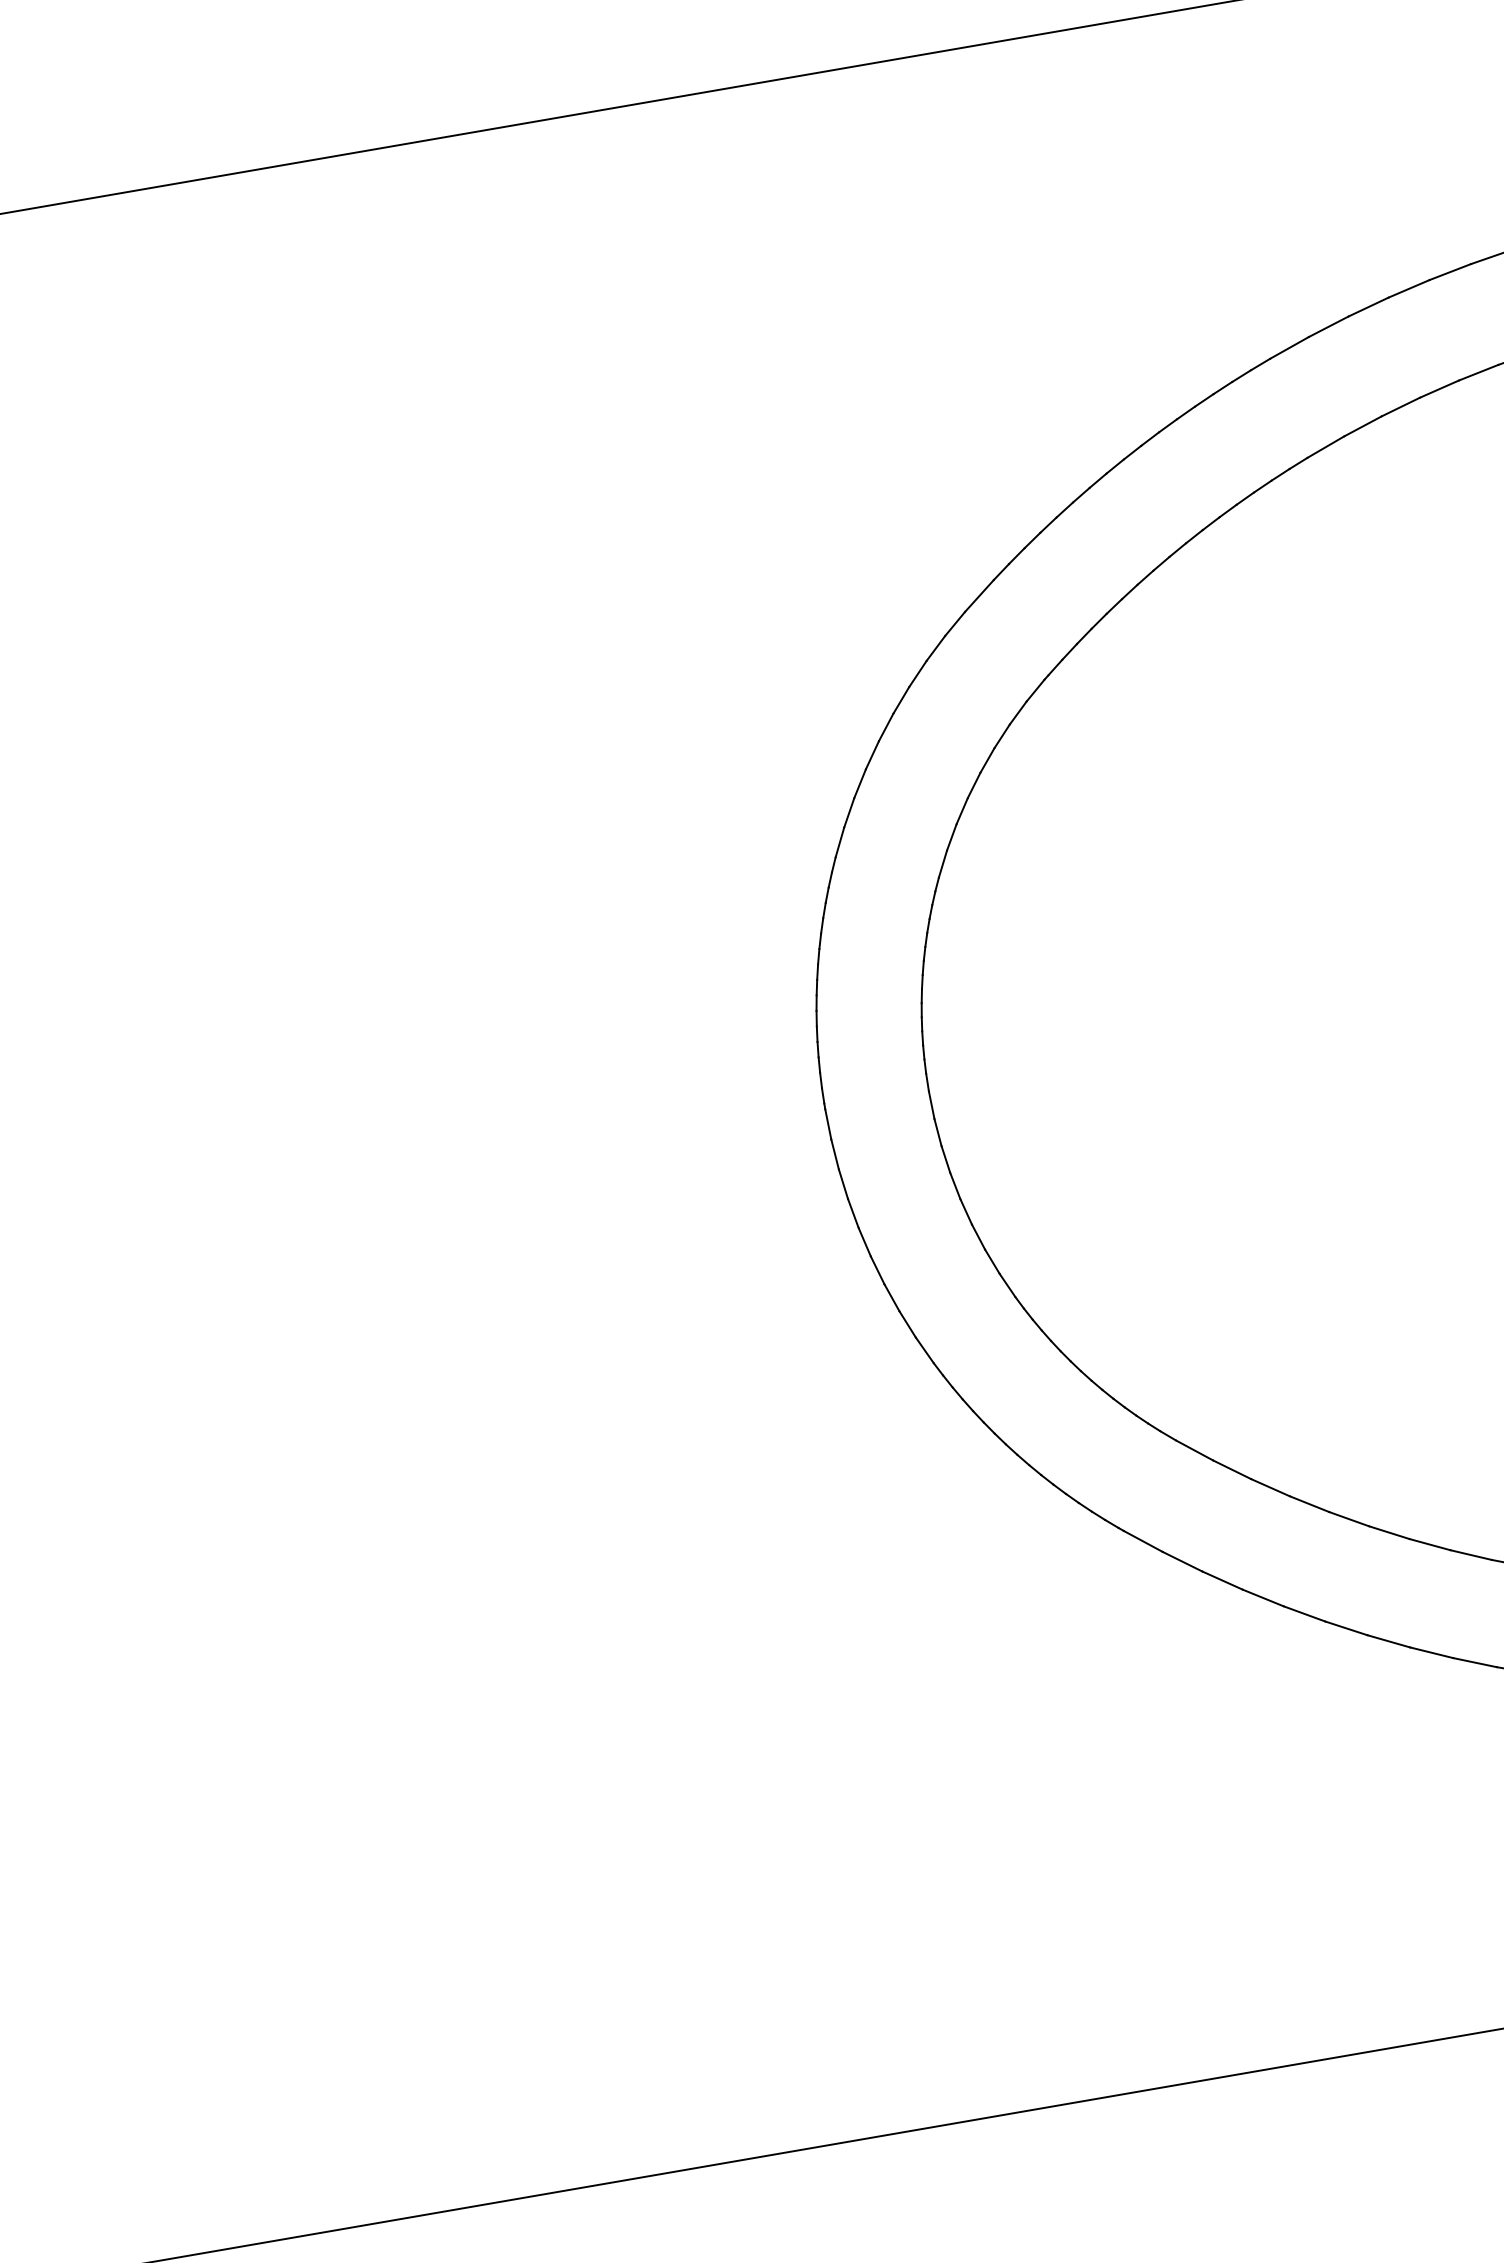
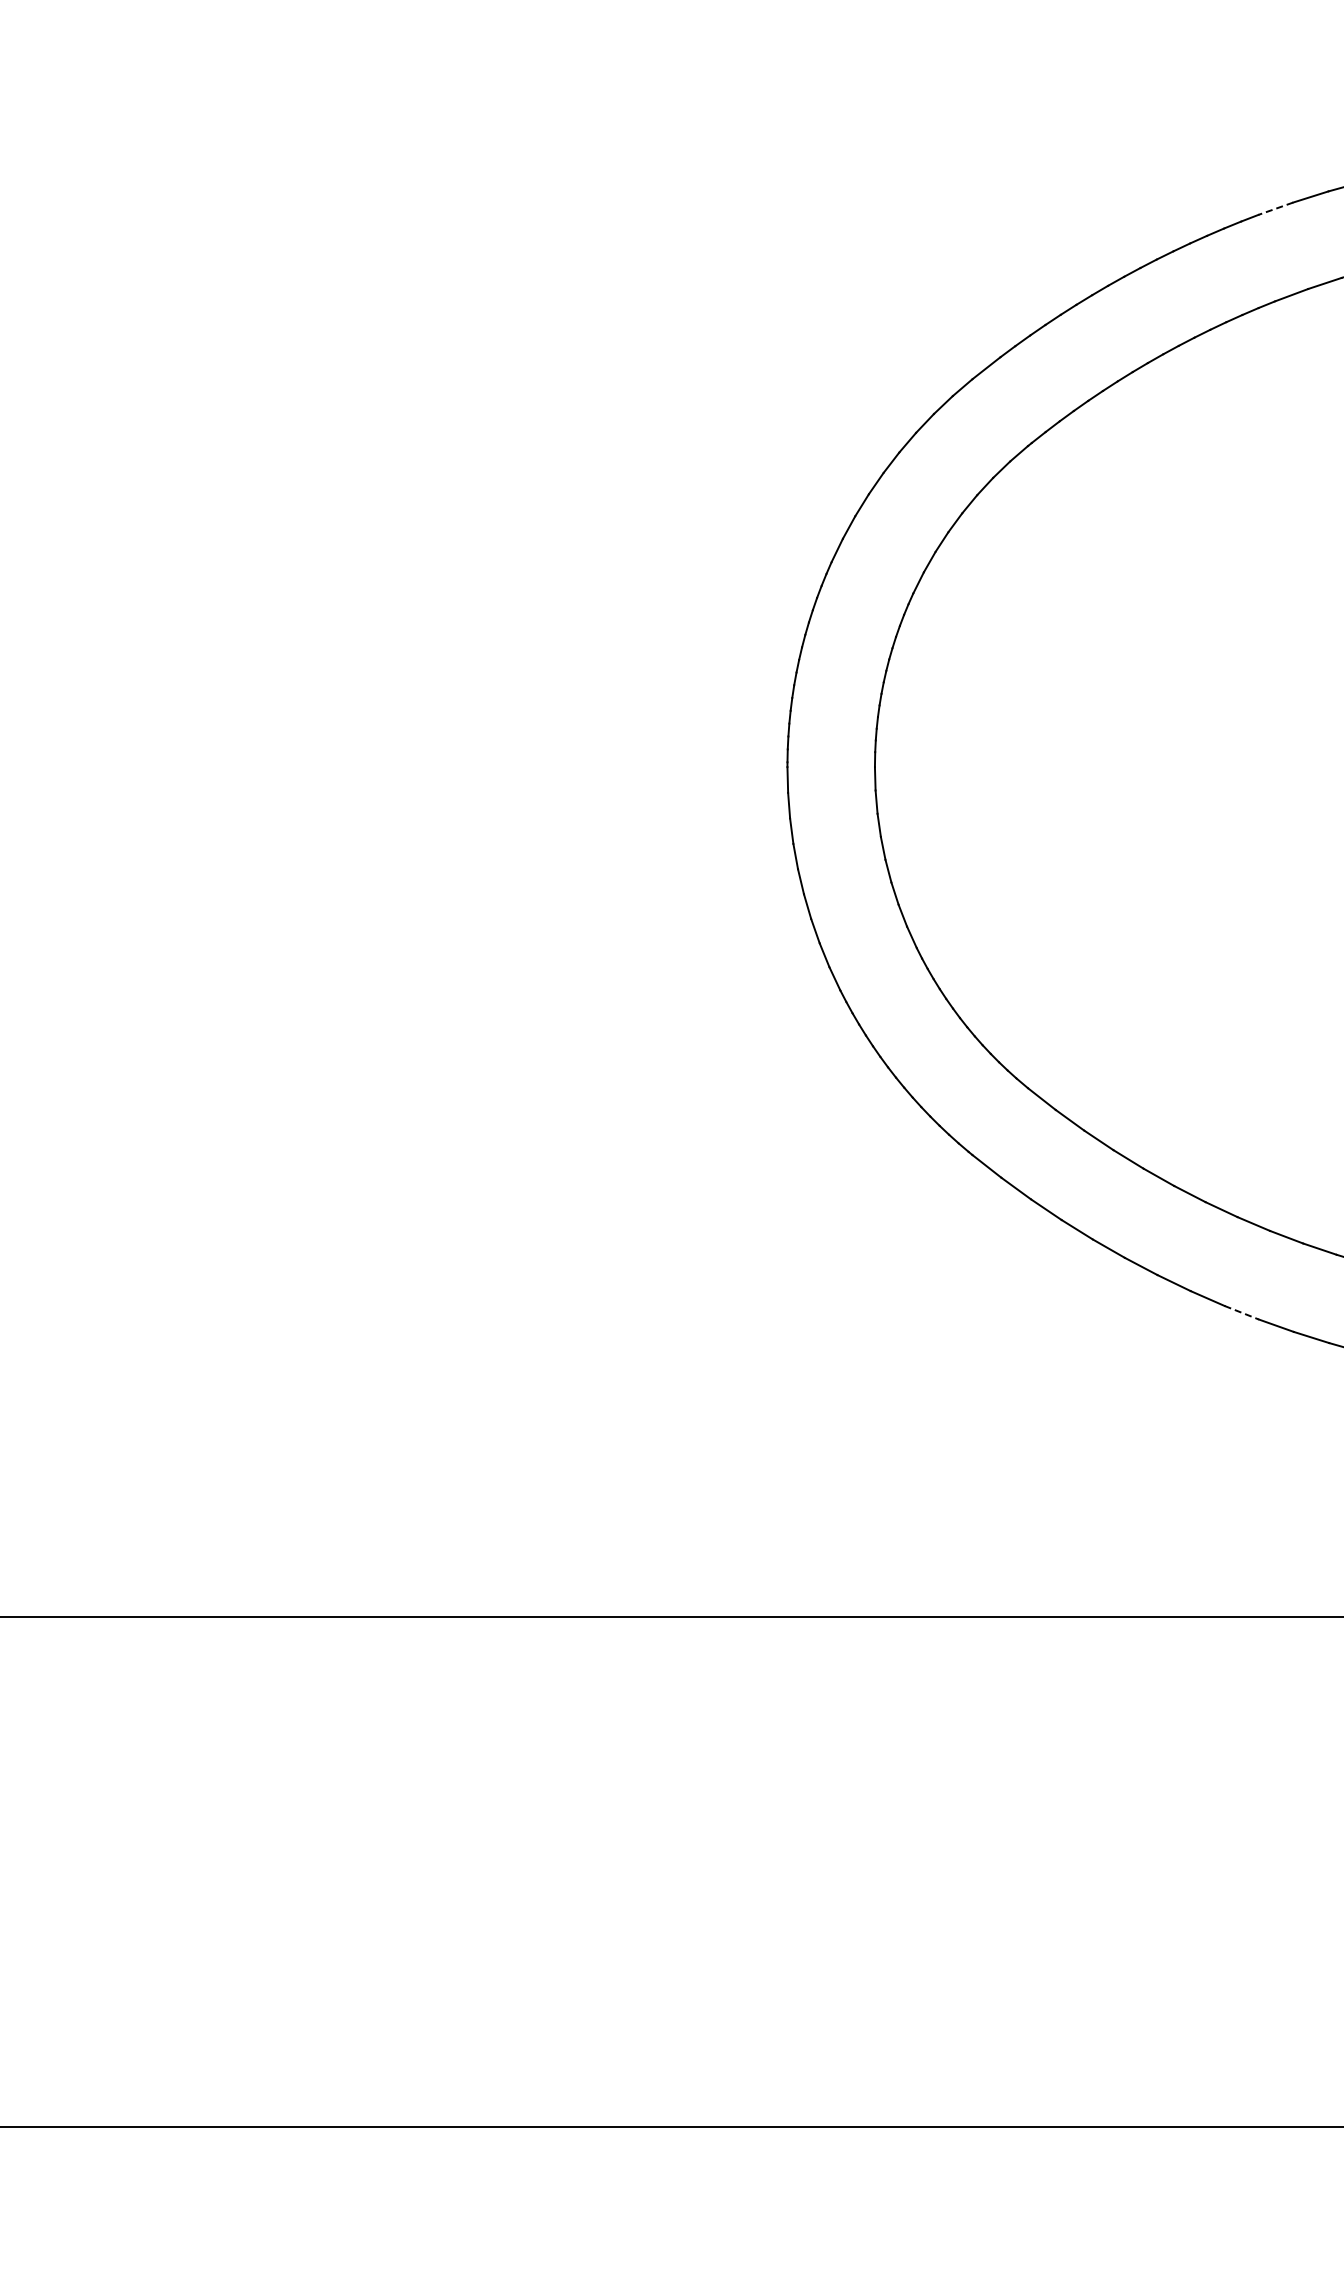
line: (1289, 347) -> (1275, 208), solid -> dashed
line: (1475, 1662) -> (1242, 1312), solid -> dashed

